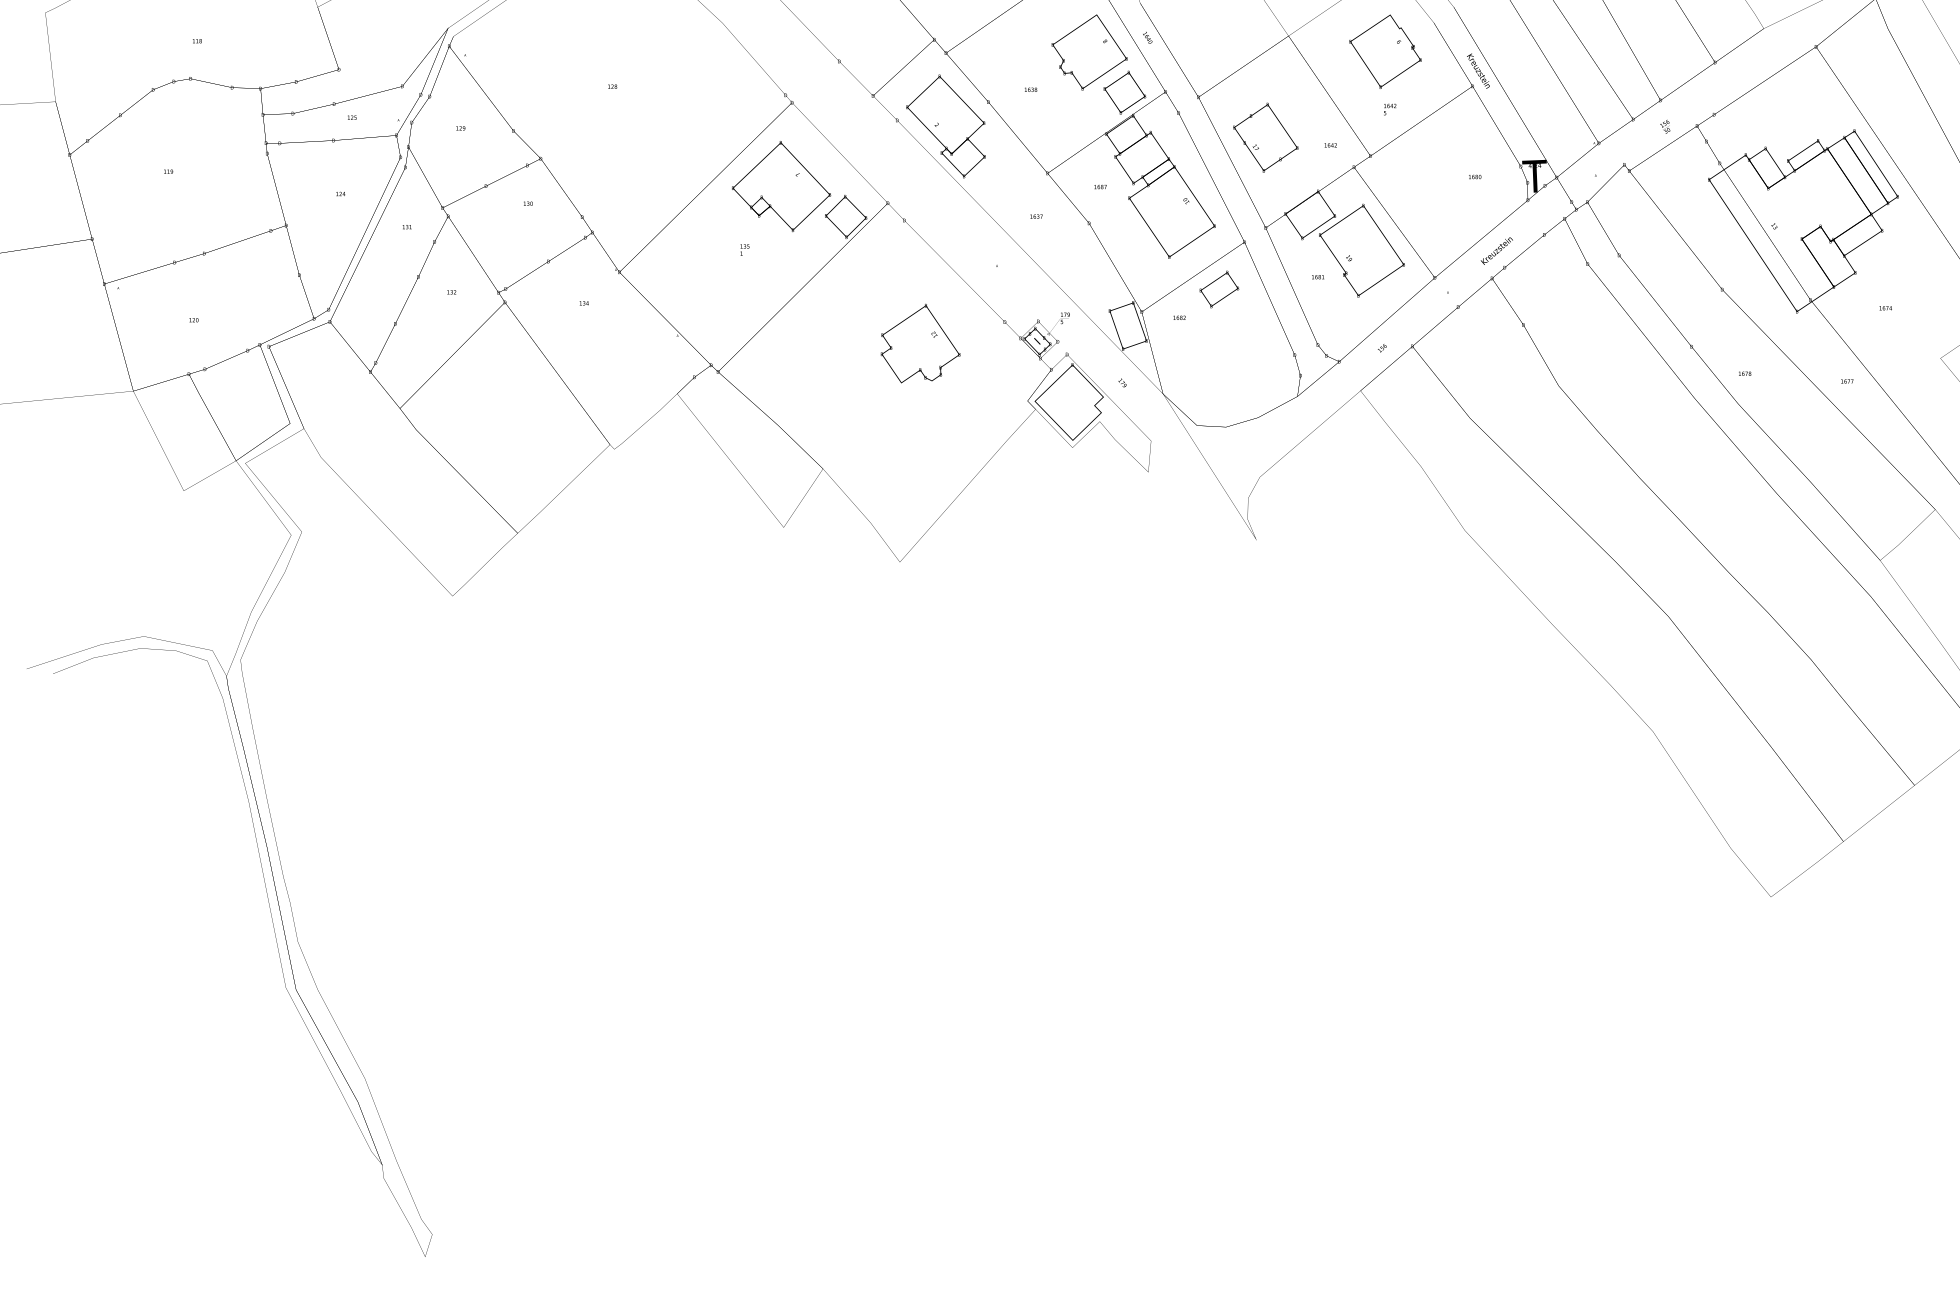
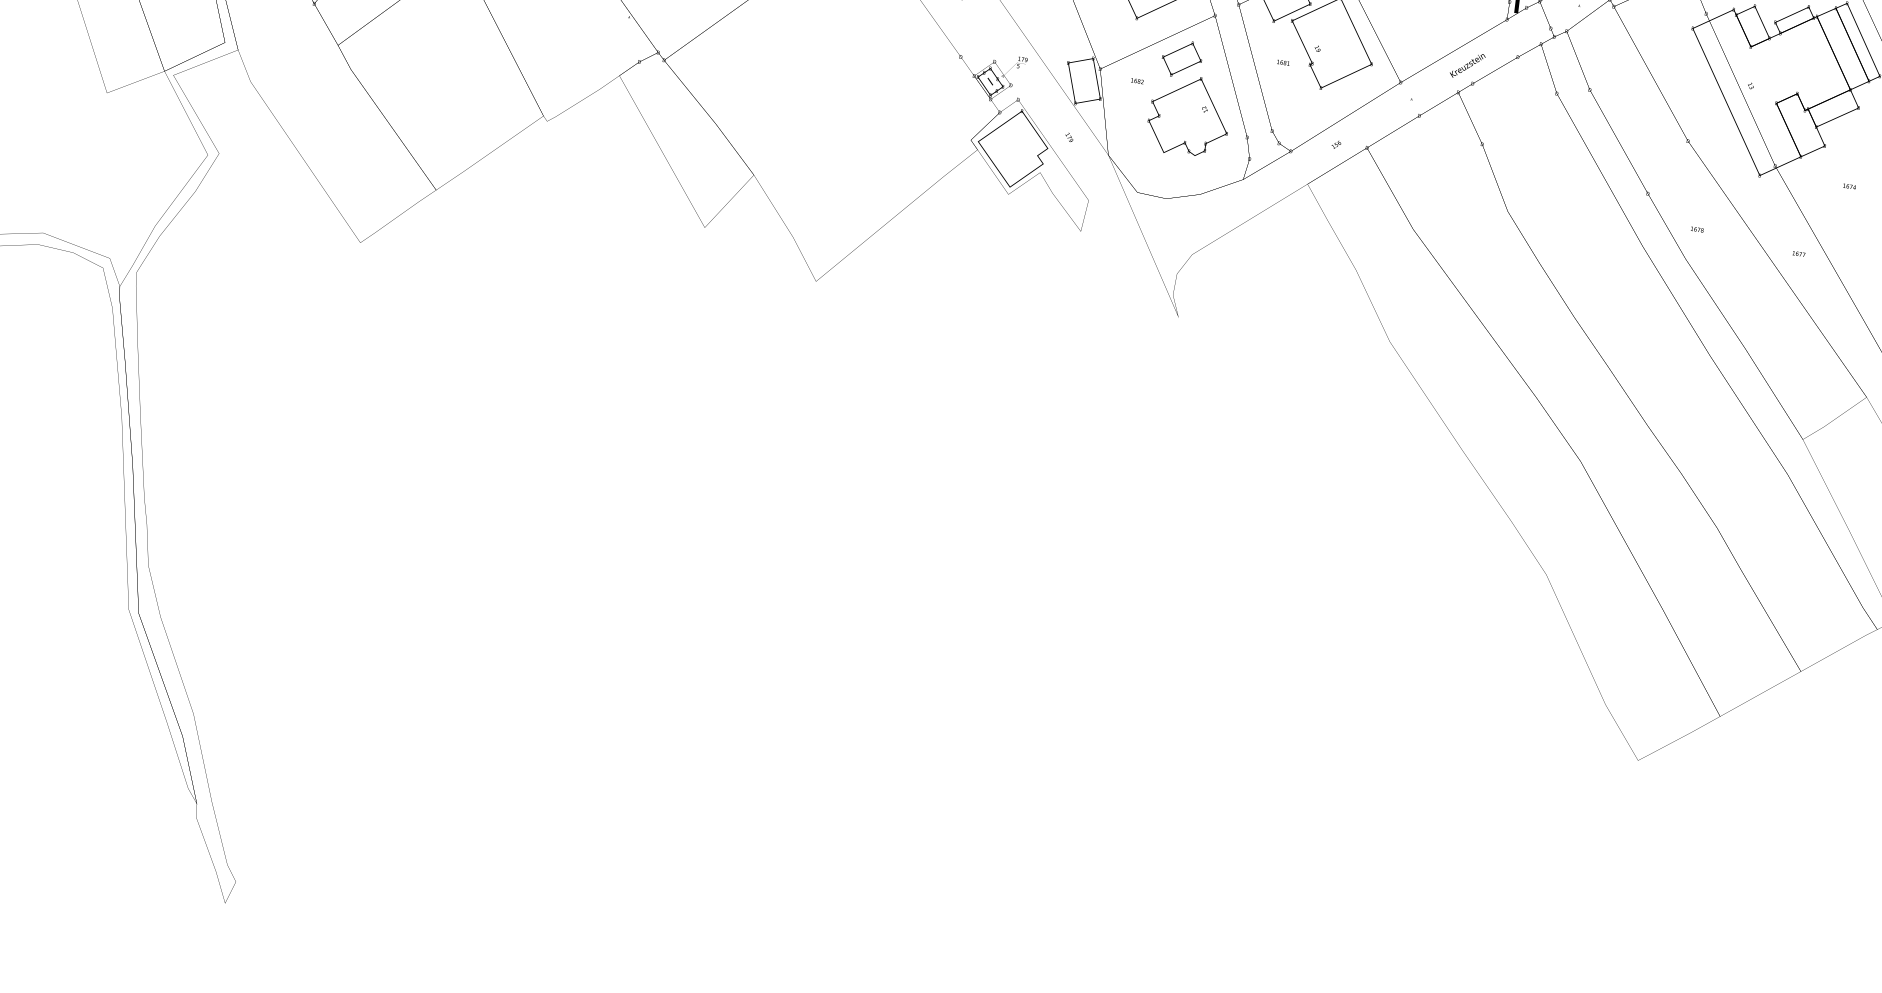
text: (920, 343) -> (1189, 116), moved

